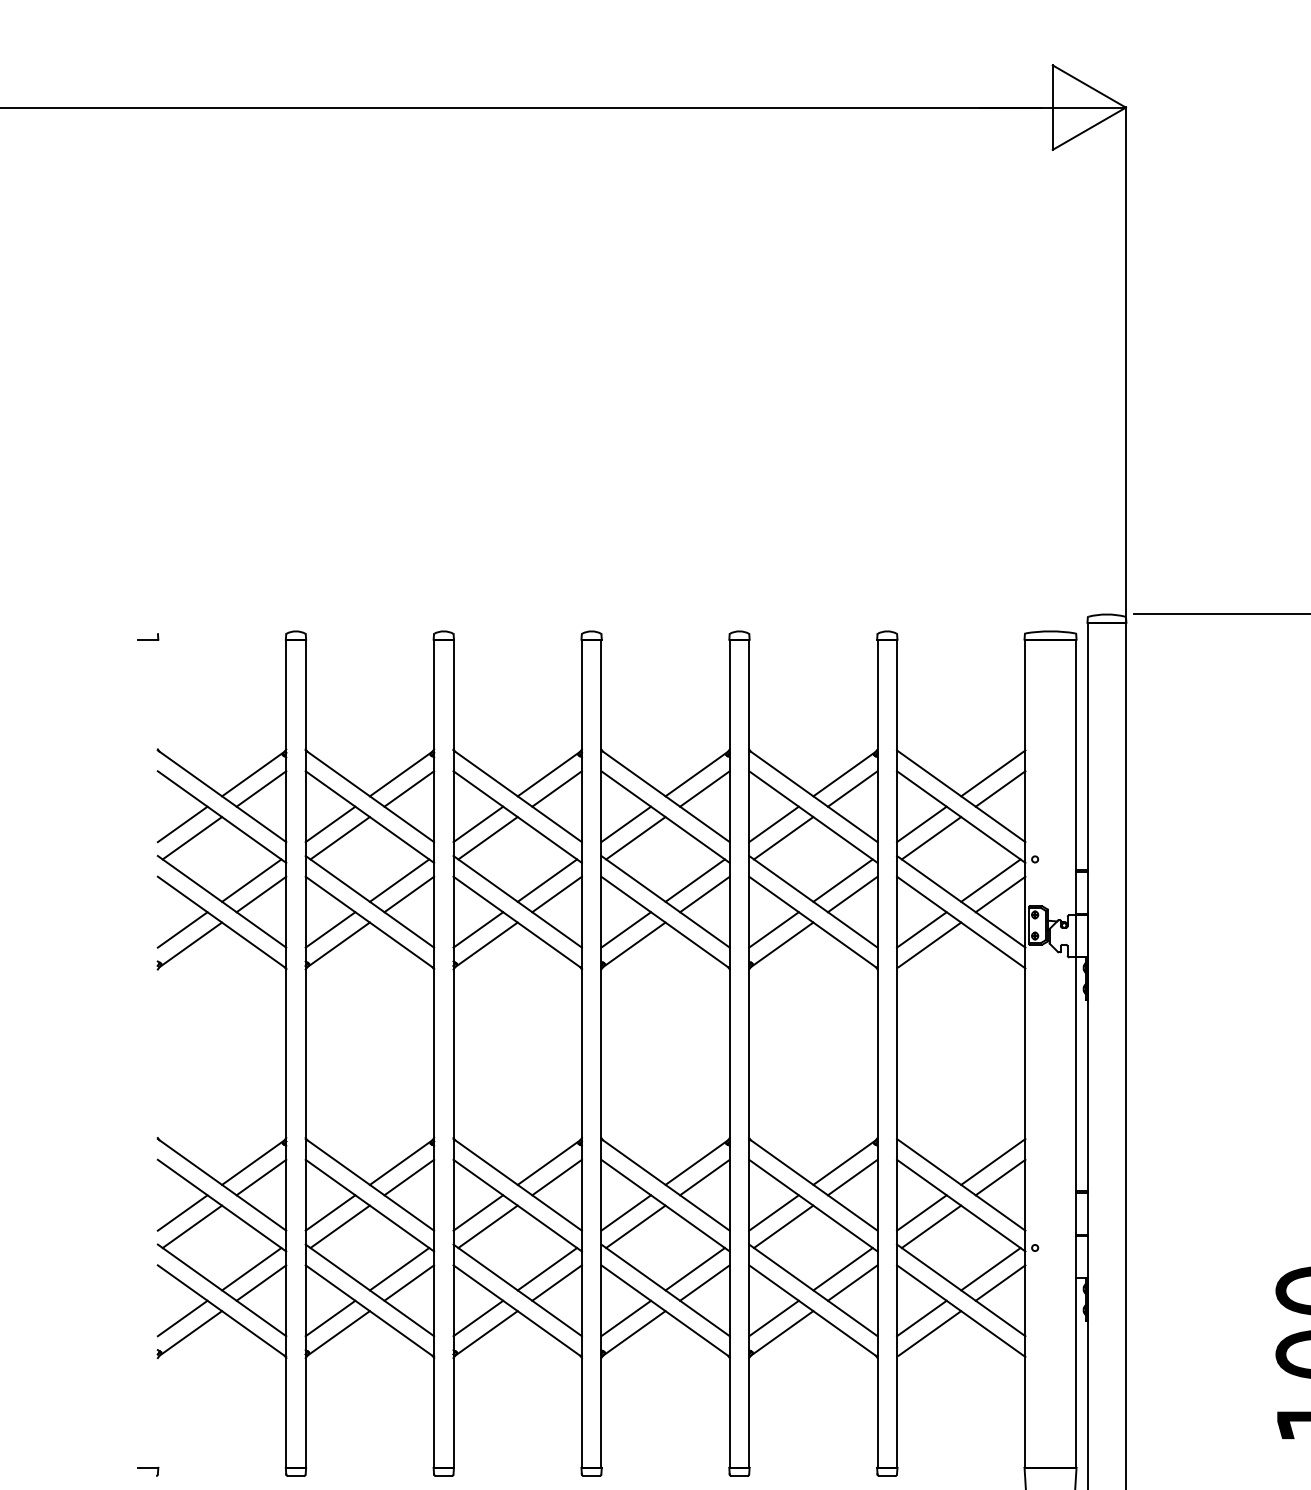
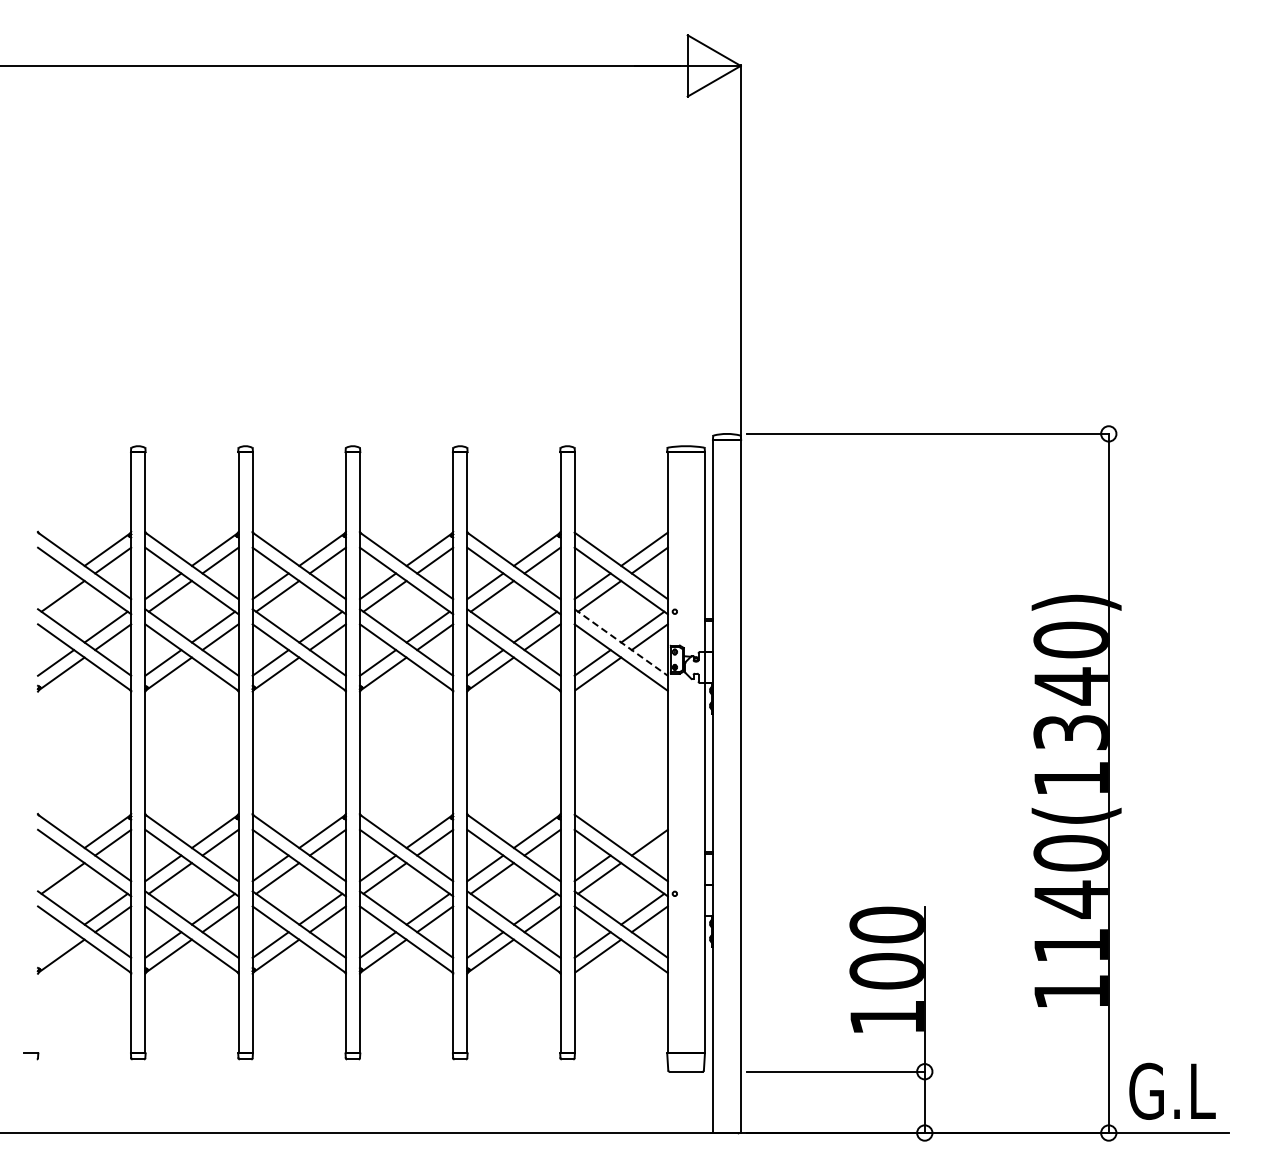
part: (148, 637) -> (31, 450), removed
line: (183, 824) -> (56, 586), removed
line: (961, 901) -> (621, 642), solid -> dashed
line: (993, 1162) -> (644, 831), removed
line: (183, 1213) -> (56, 868), removed
line: (183, 1317) -> (56, 944), removed

